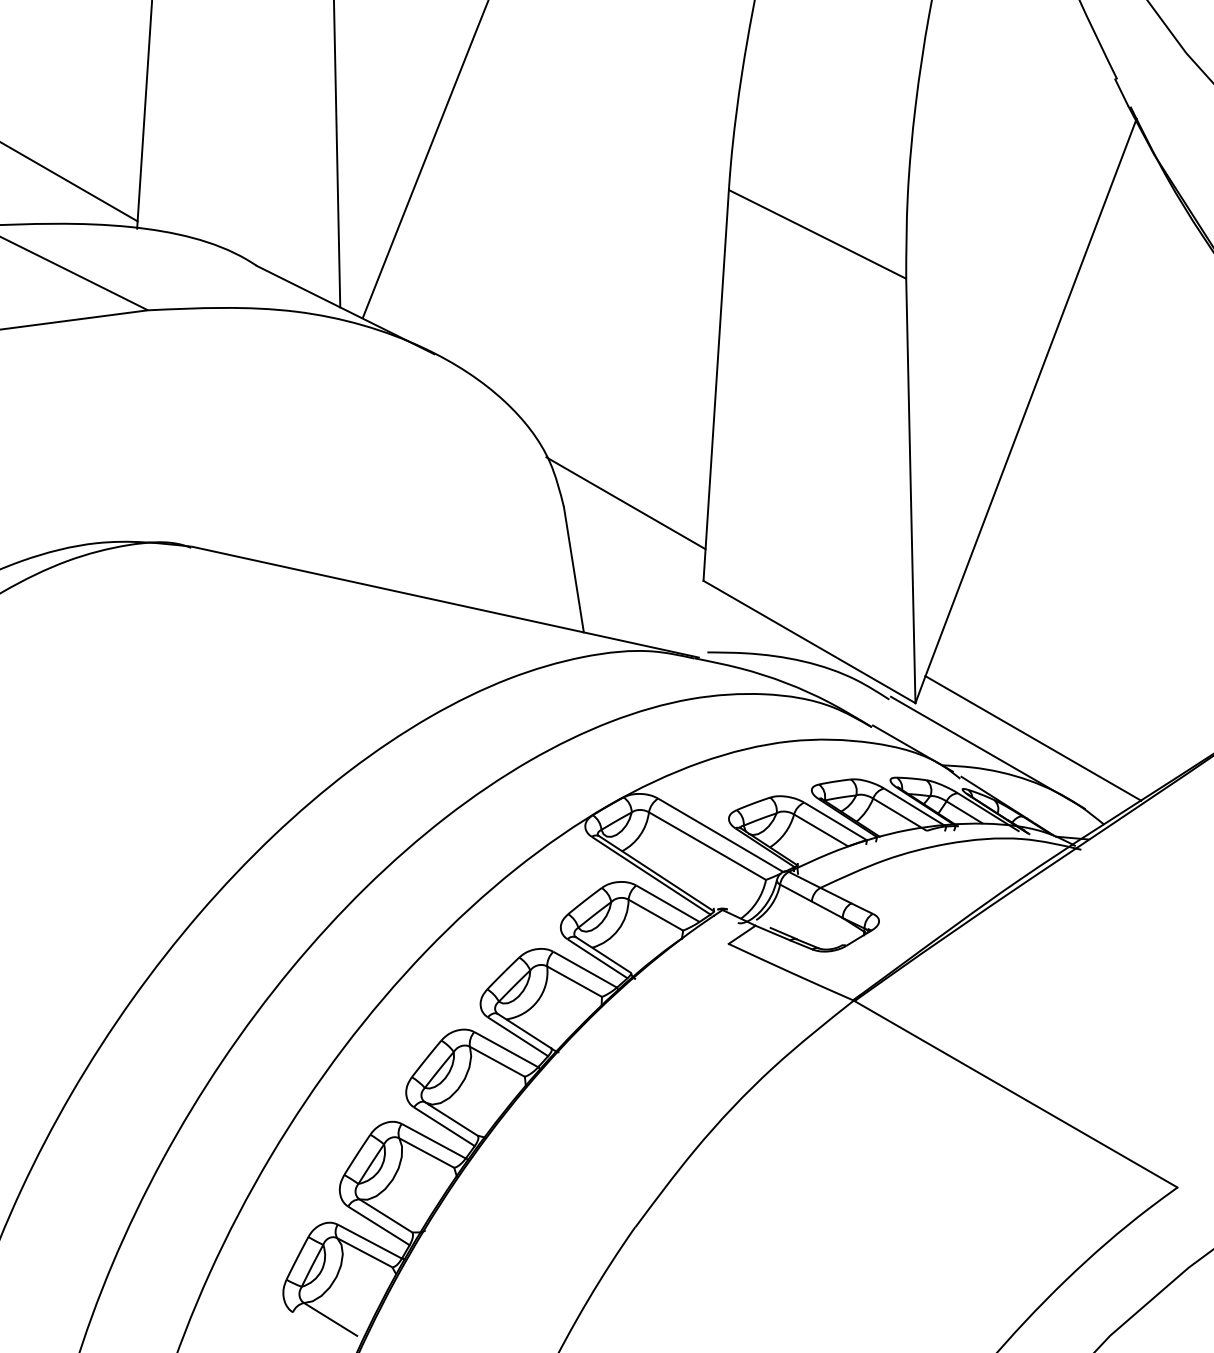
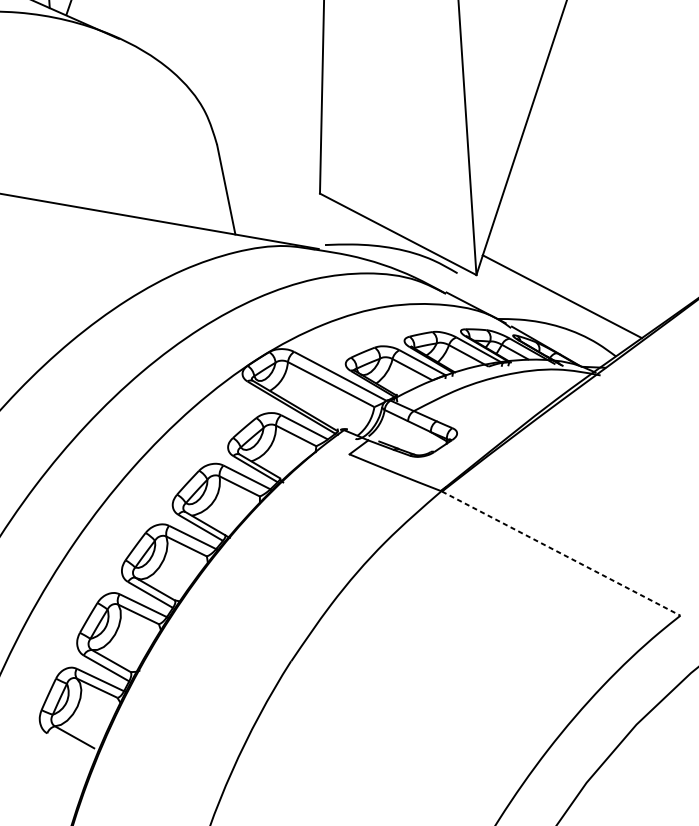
line: (625, 503) -> (261, 140), removed
line: (987, 752) -> (529, 308), removed
line: (1016, 1094) -> (561, 553), solid -> dashed

